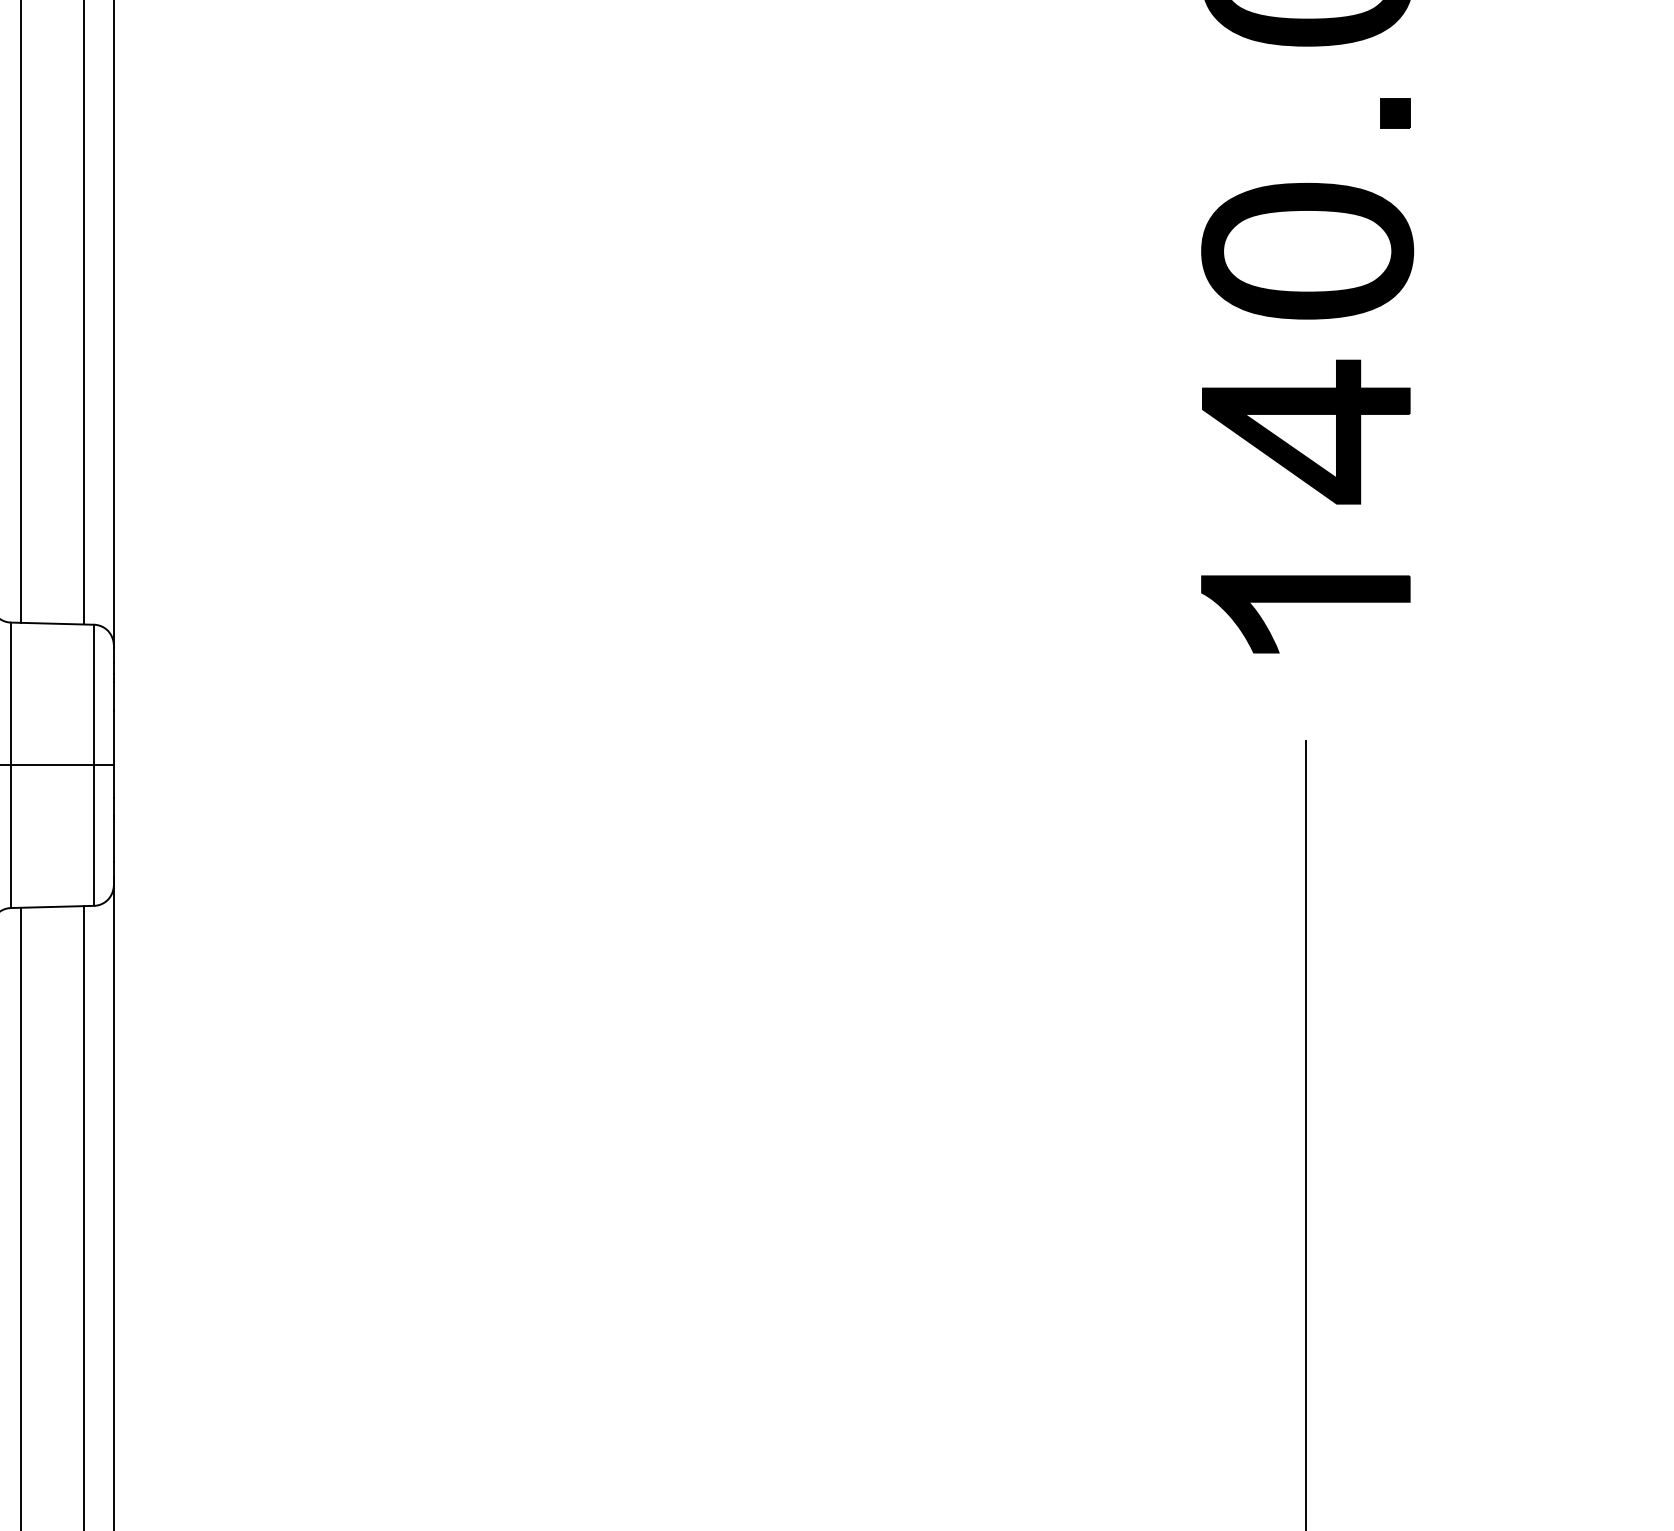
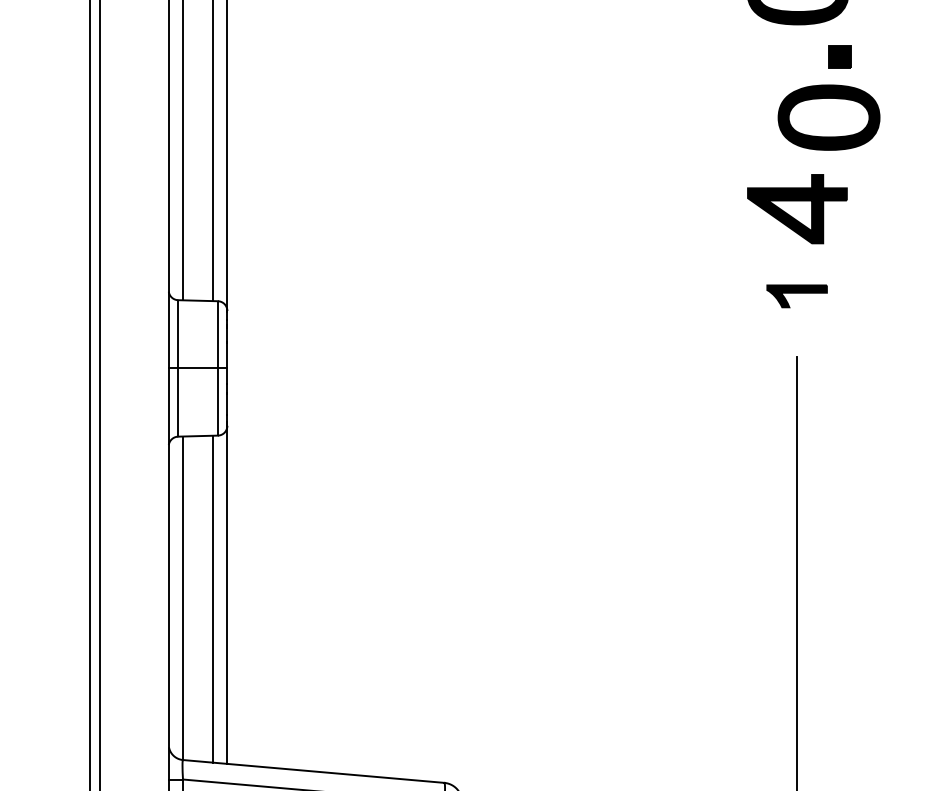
part: (1394, 112) -> (839, 56), size x1.6
part: (1306, 250) -> (828, 117), moved
part: (1304, 614) -> (796, 296), size x0.6

